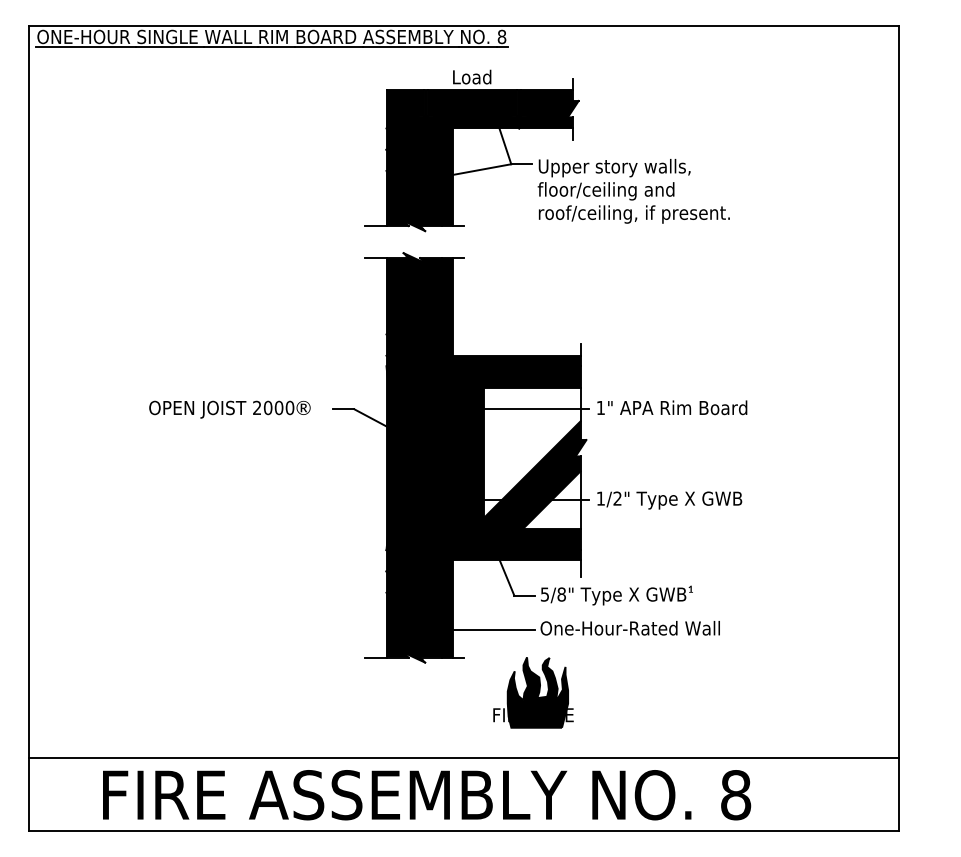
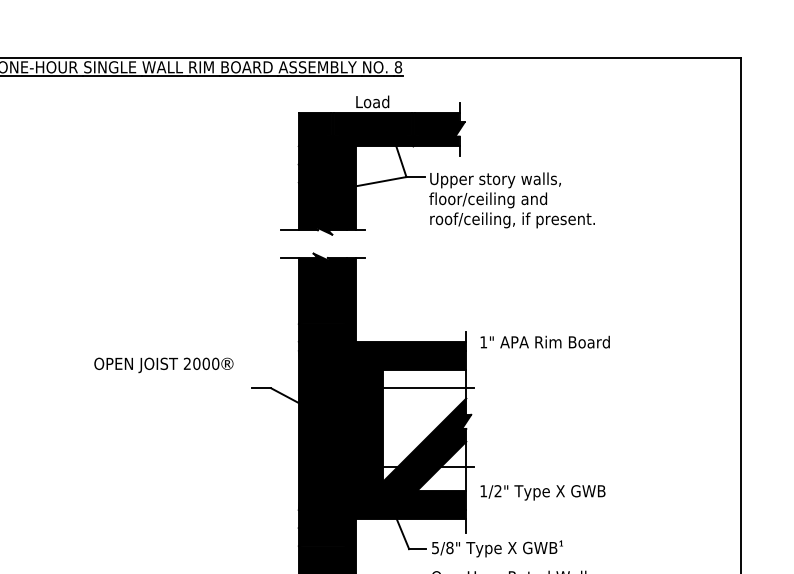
text: (672, 407) -> (545, 341), moved
text: (229, 409) -> (163, 365), moved
text: (669, 500) -> (542, 492), moved

